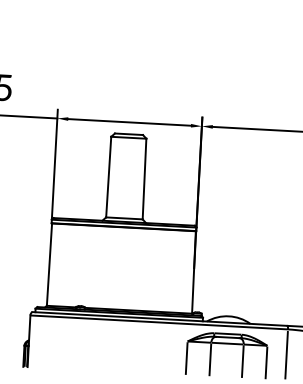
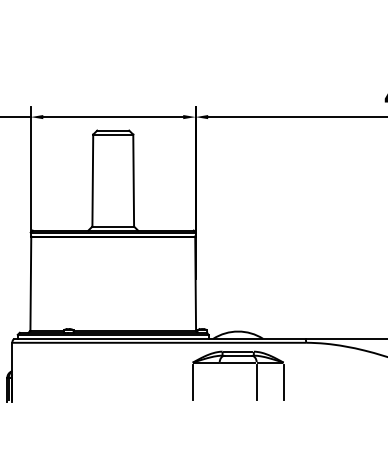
line: (286, 354) -> (306, 371), removed
line: (210, 359) -> (219, 381), removed

